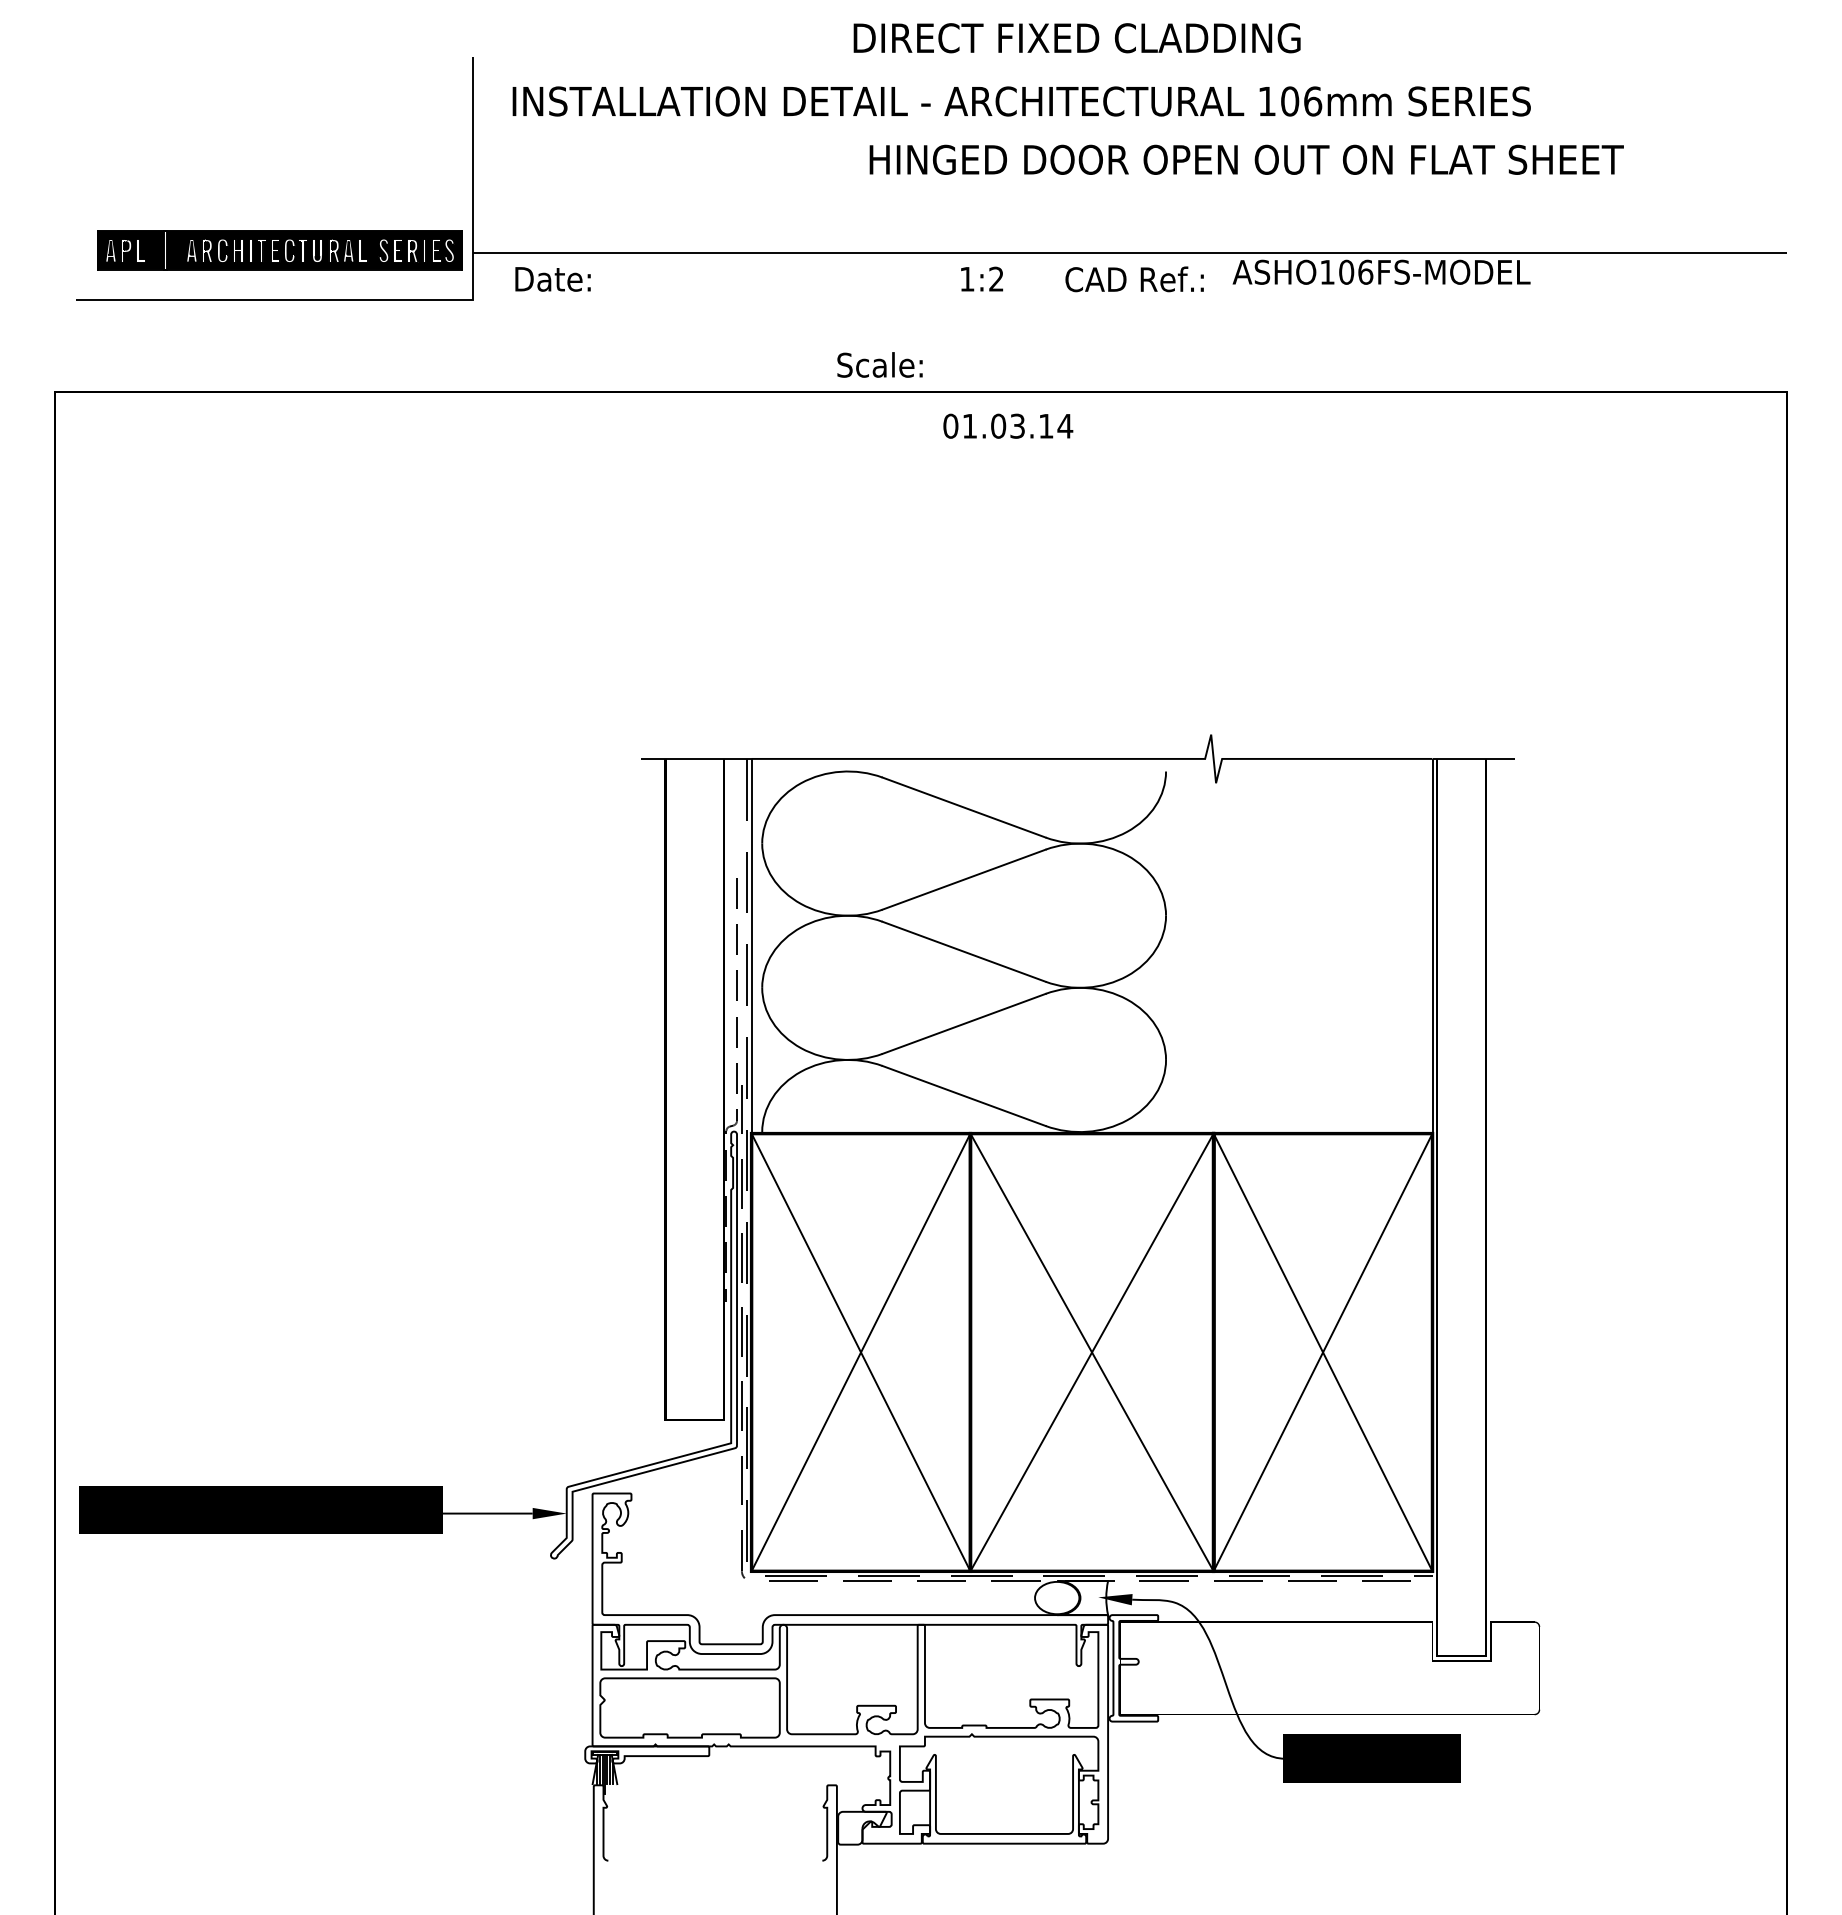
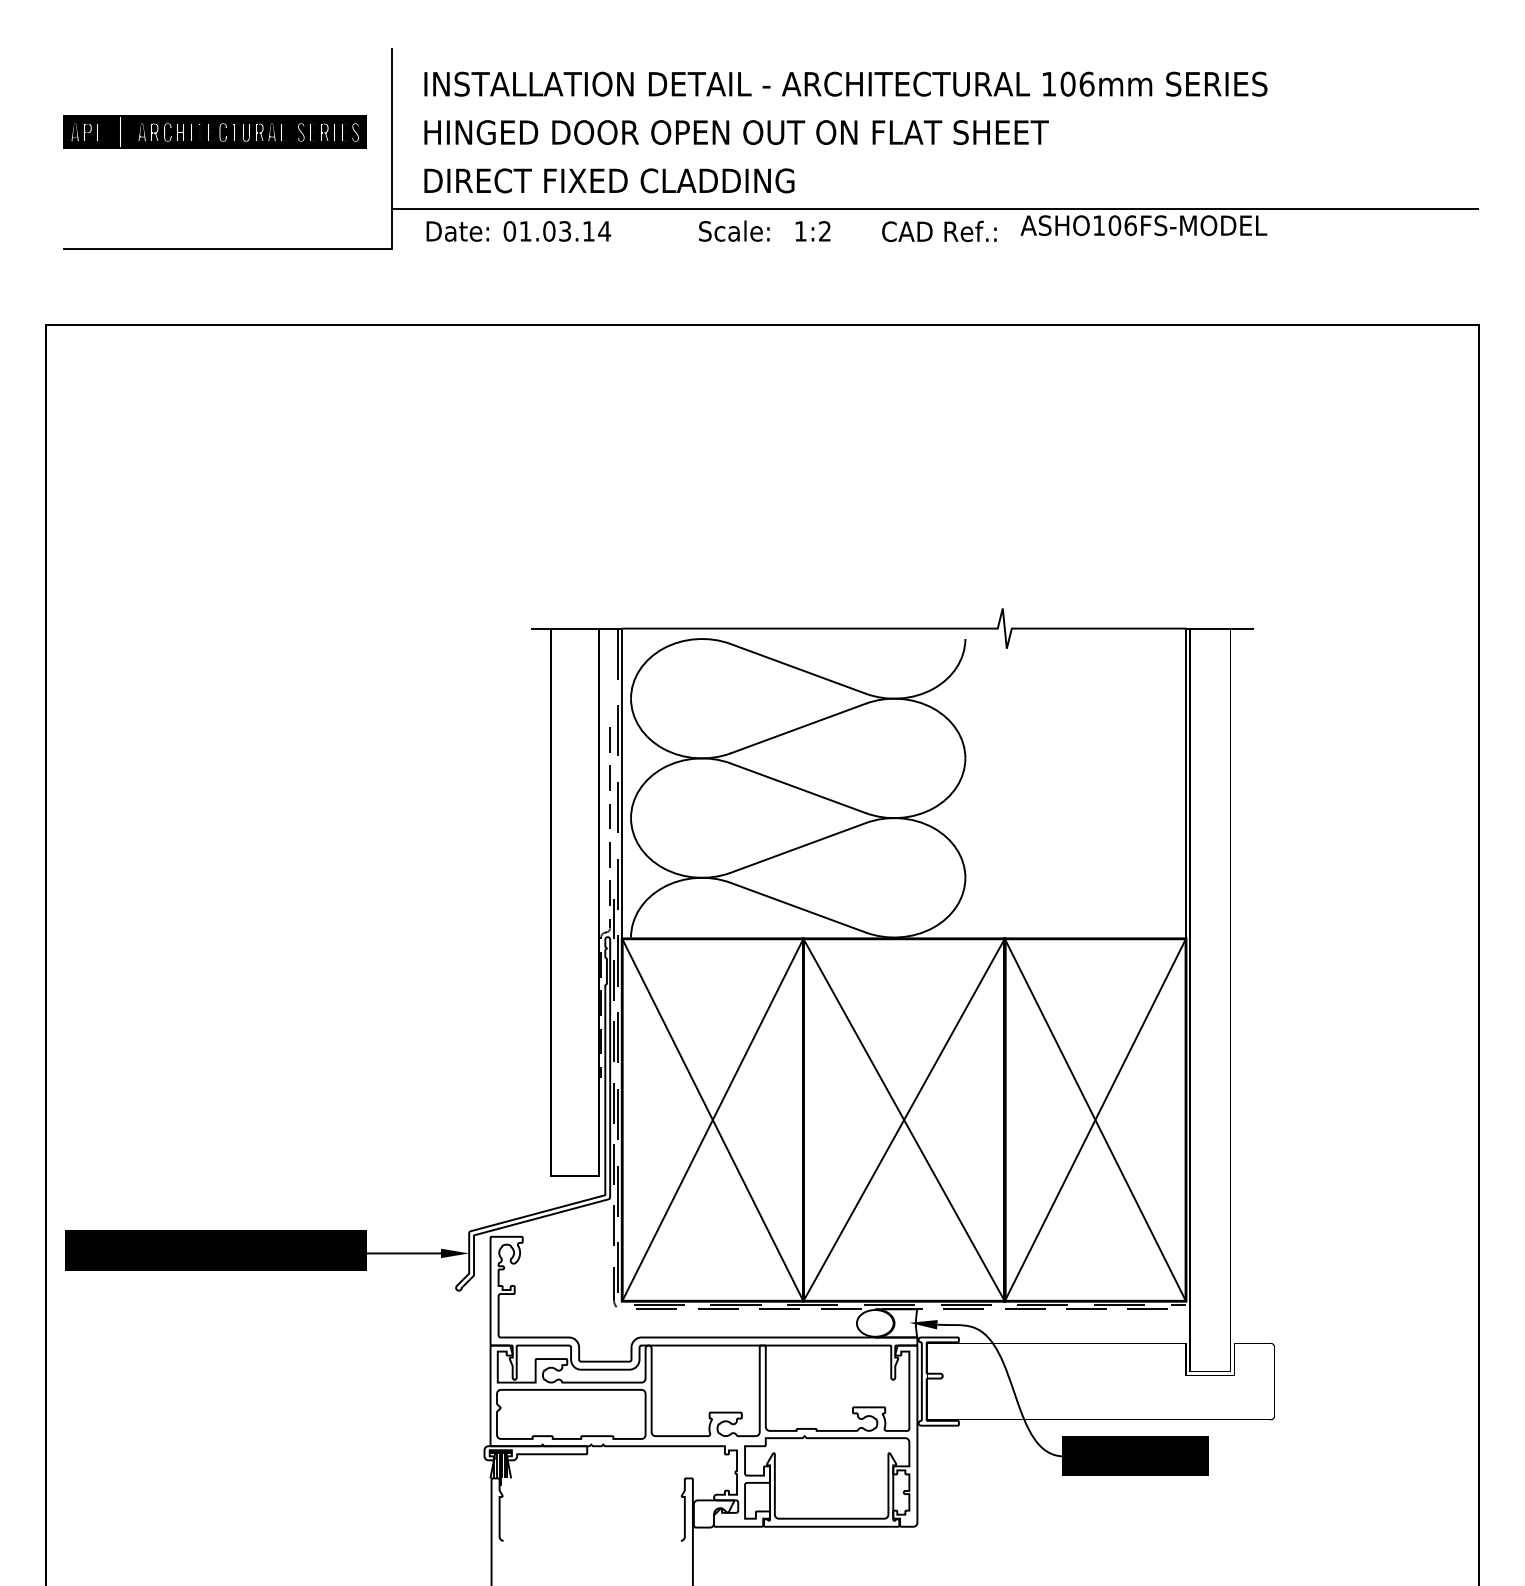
text: (1076, 38) -> (608, 181), moved
text: (1246, 159) -> (736, 132), moved
part: (279, 250) -> (214, 132), moved
text: (879, 364) -> (733, 230), moved
text: (1008, 425) -> (557, 230), moved

